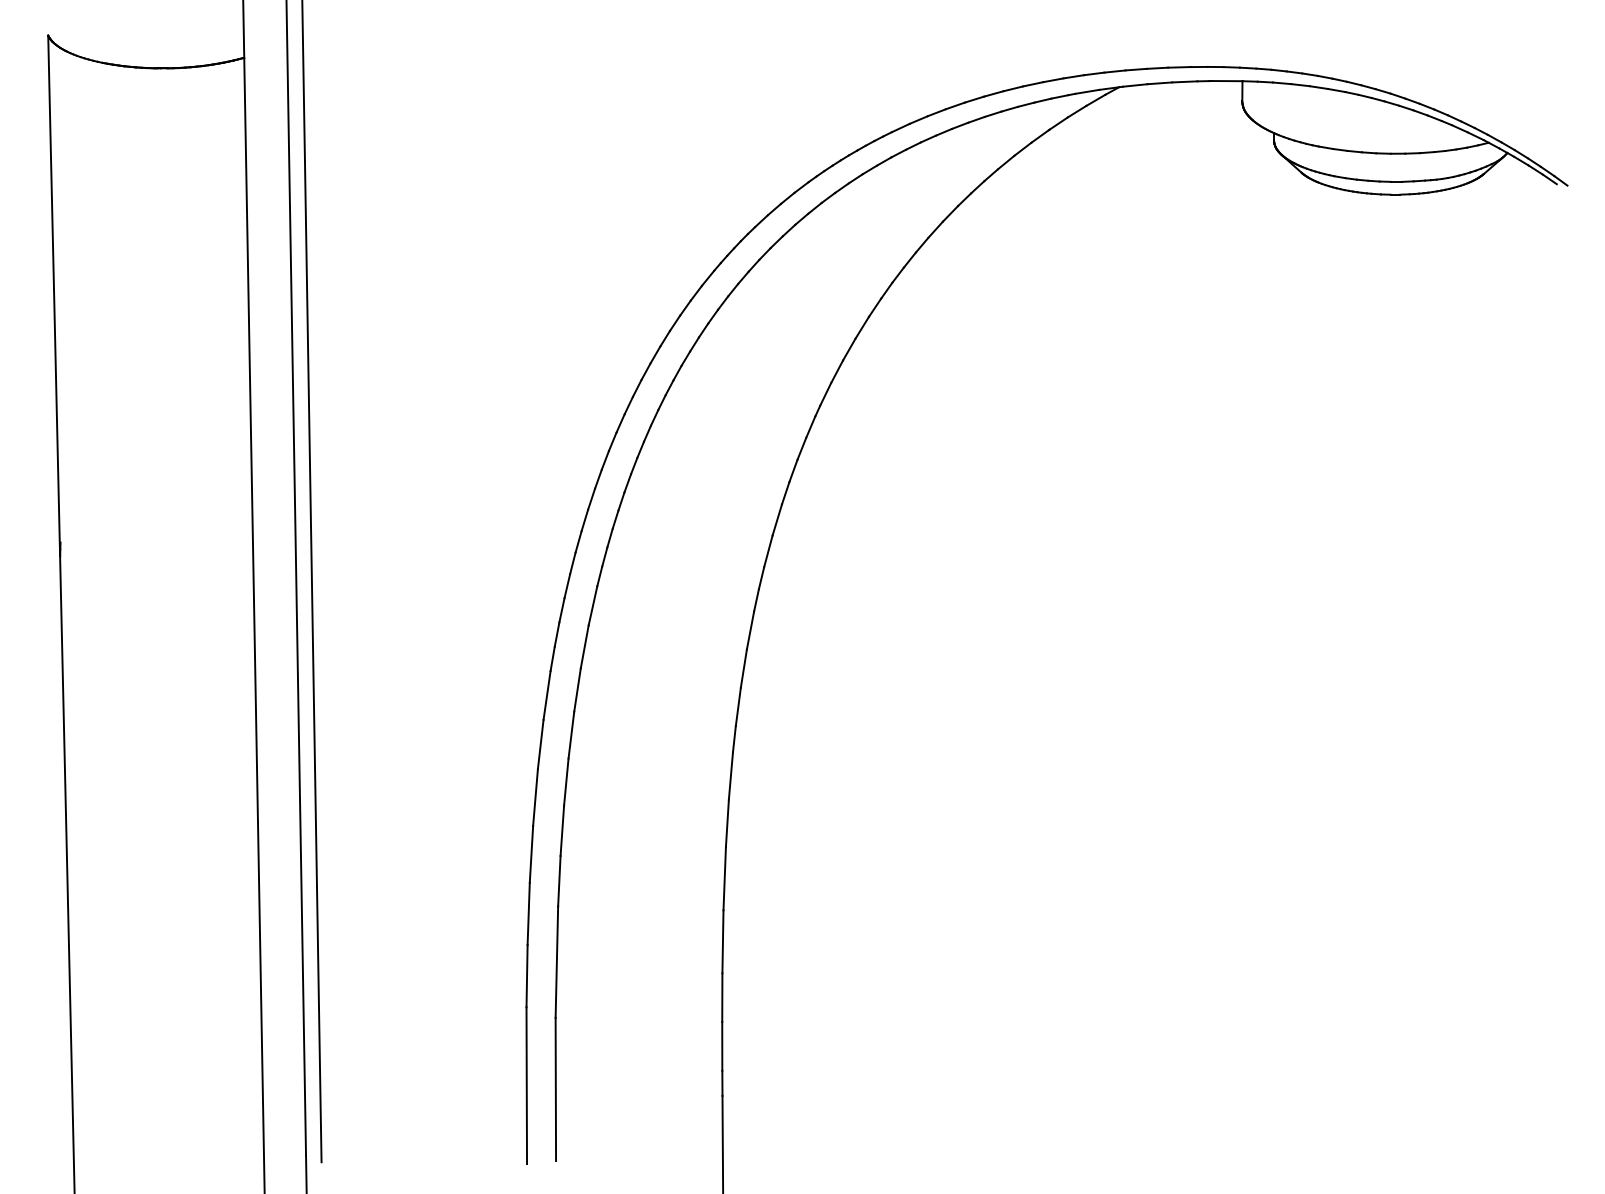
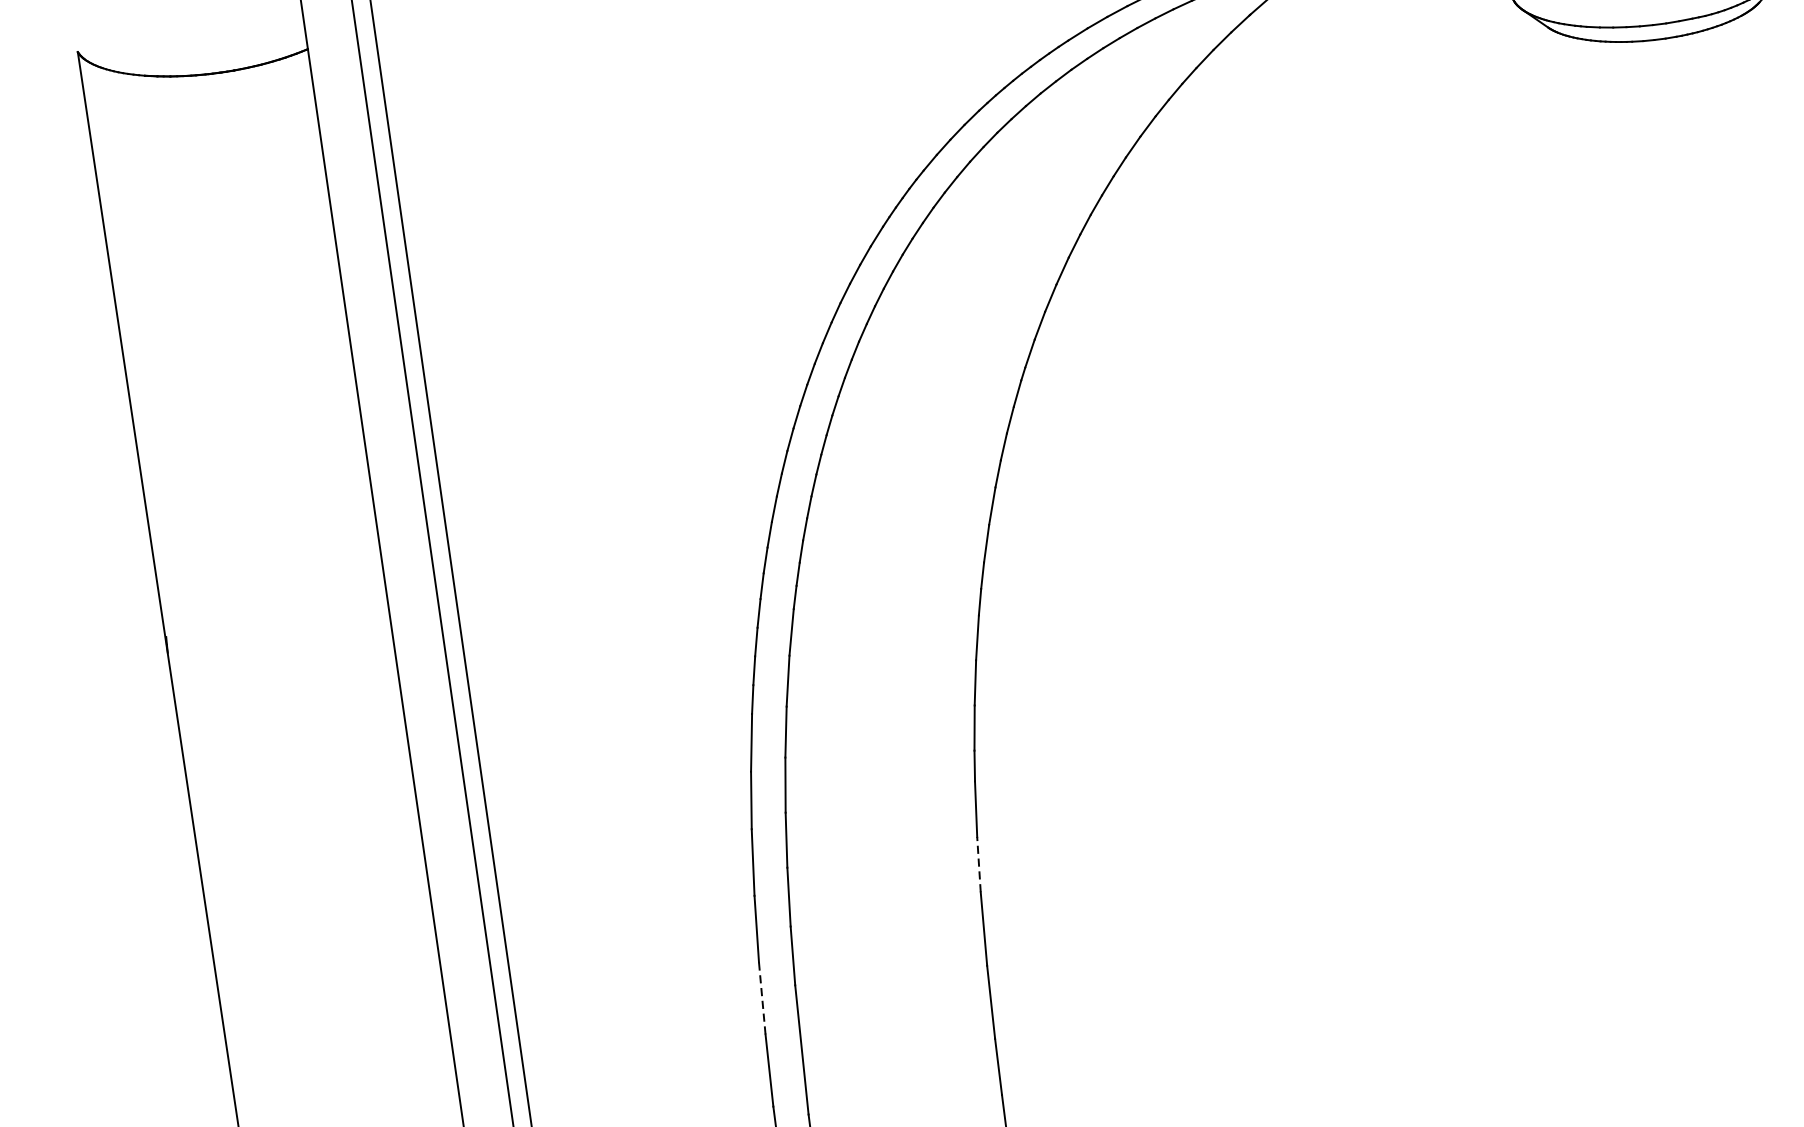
line: (727, 823) -> (979, 864), solid -> dashed
line: (528, 913) -> (761, 997), solid -> dashed

